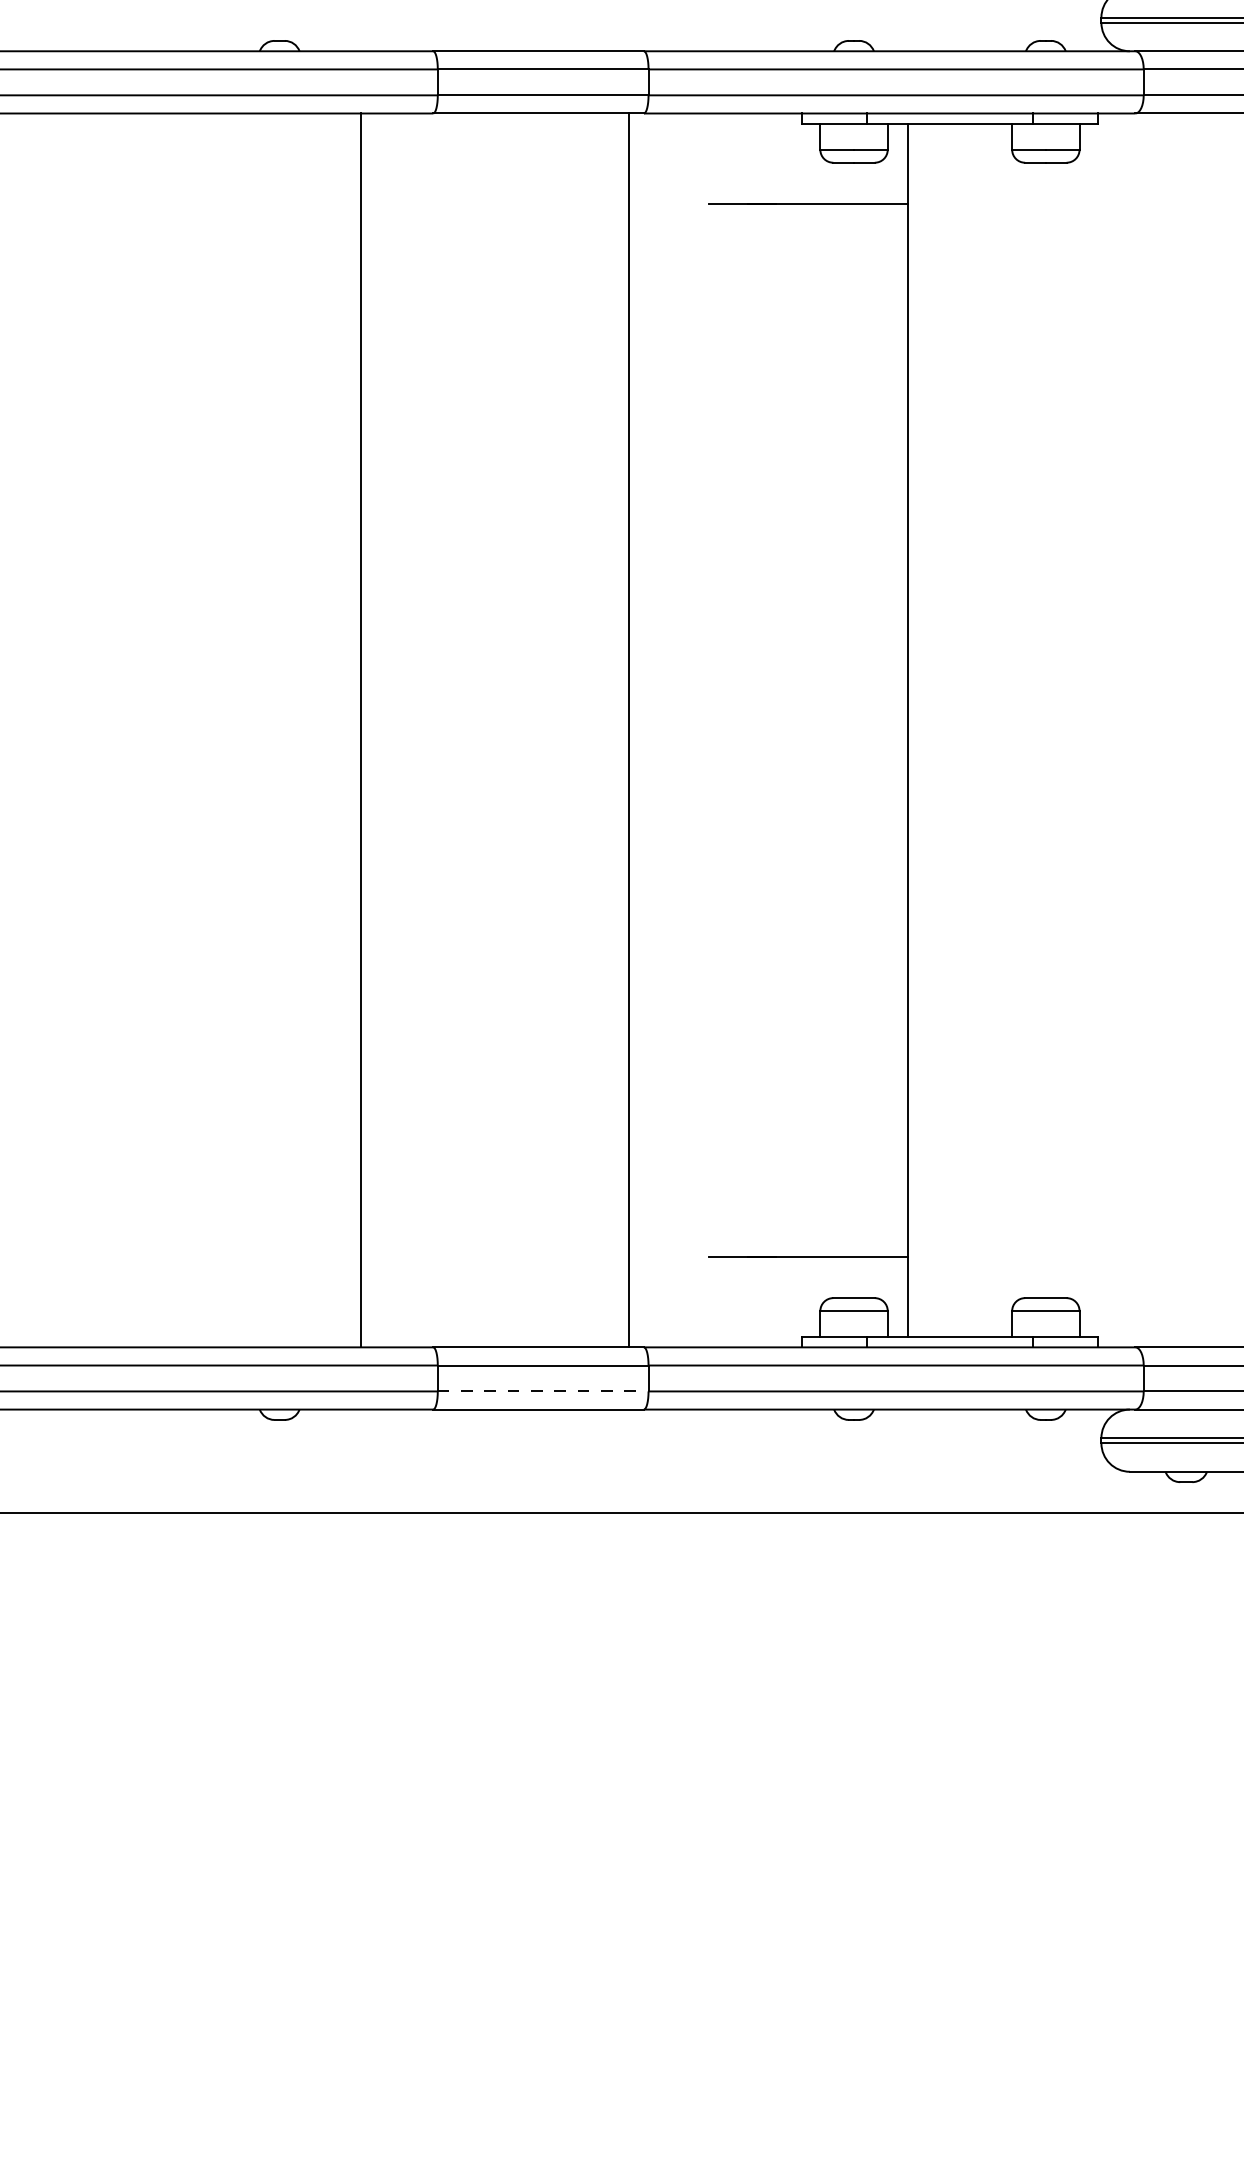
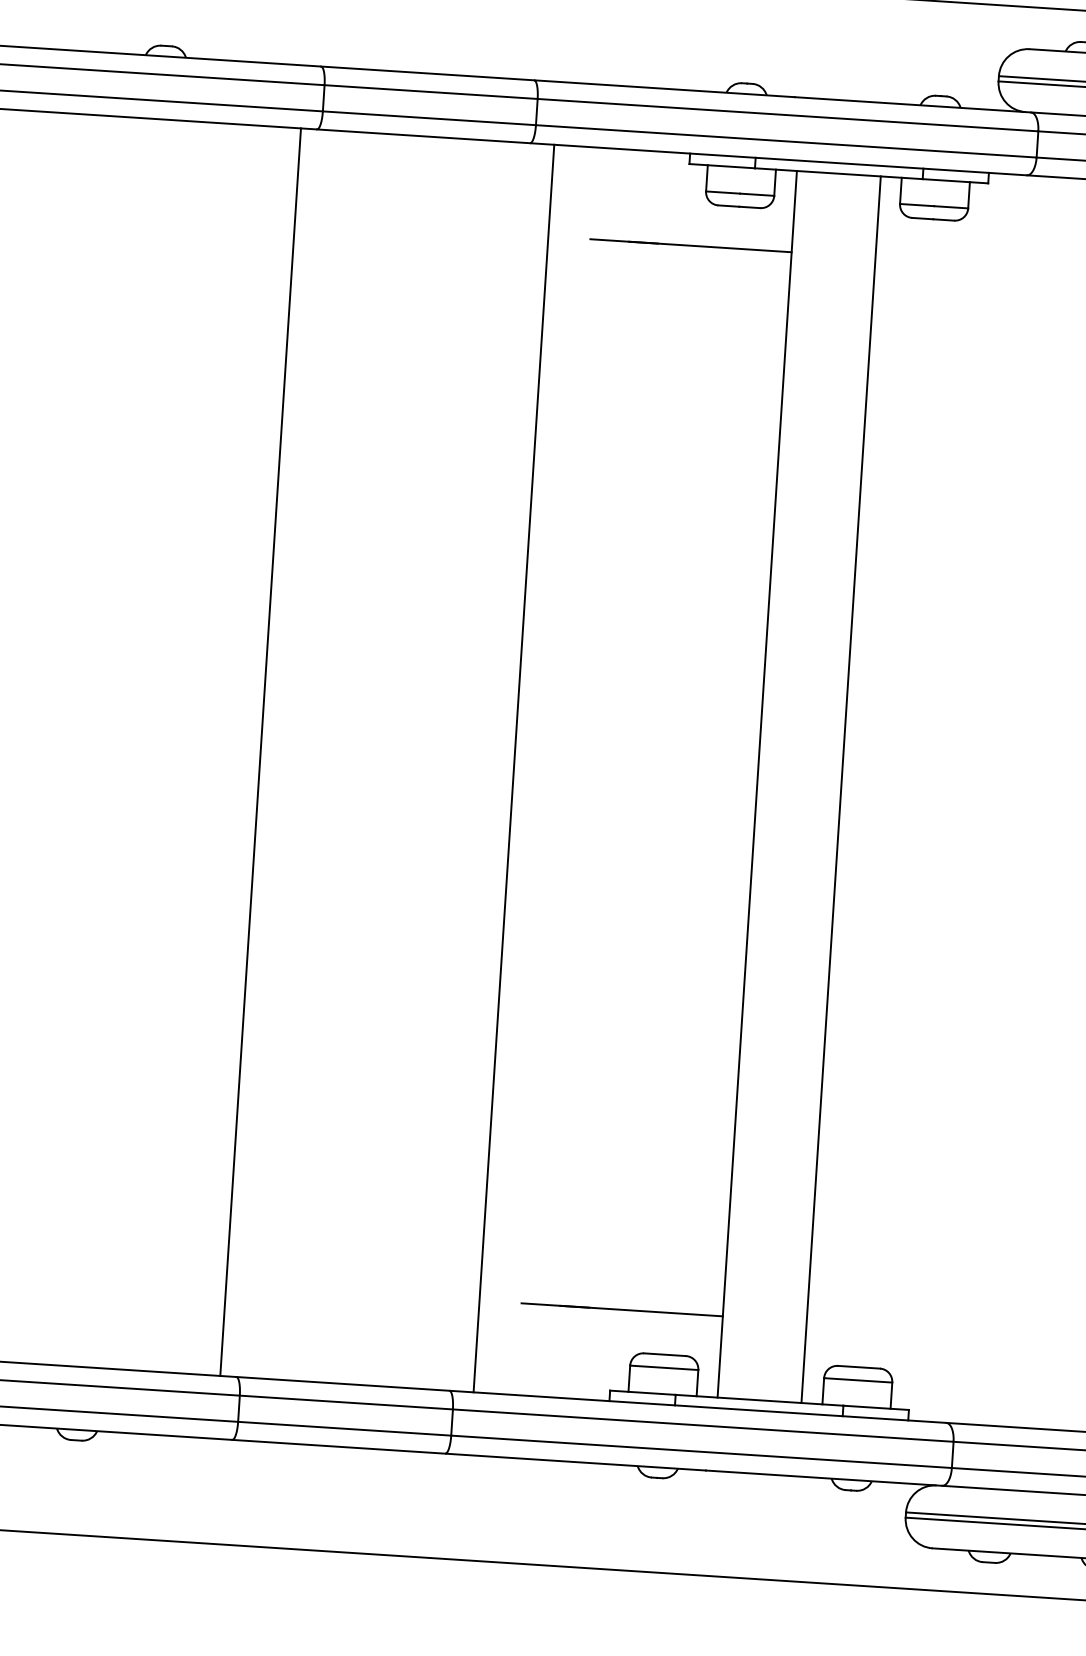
line: (361, 730) -> (260, 752), moved
line: (628, 730) -> (513, 768), moved
line: (991, 730) -> (841, 789), added
line: (543, 1391) -> (345, 1428), dashed -> solid

